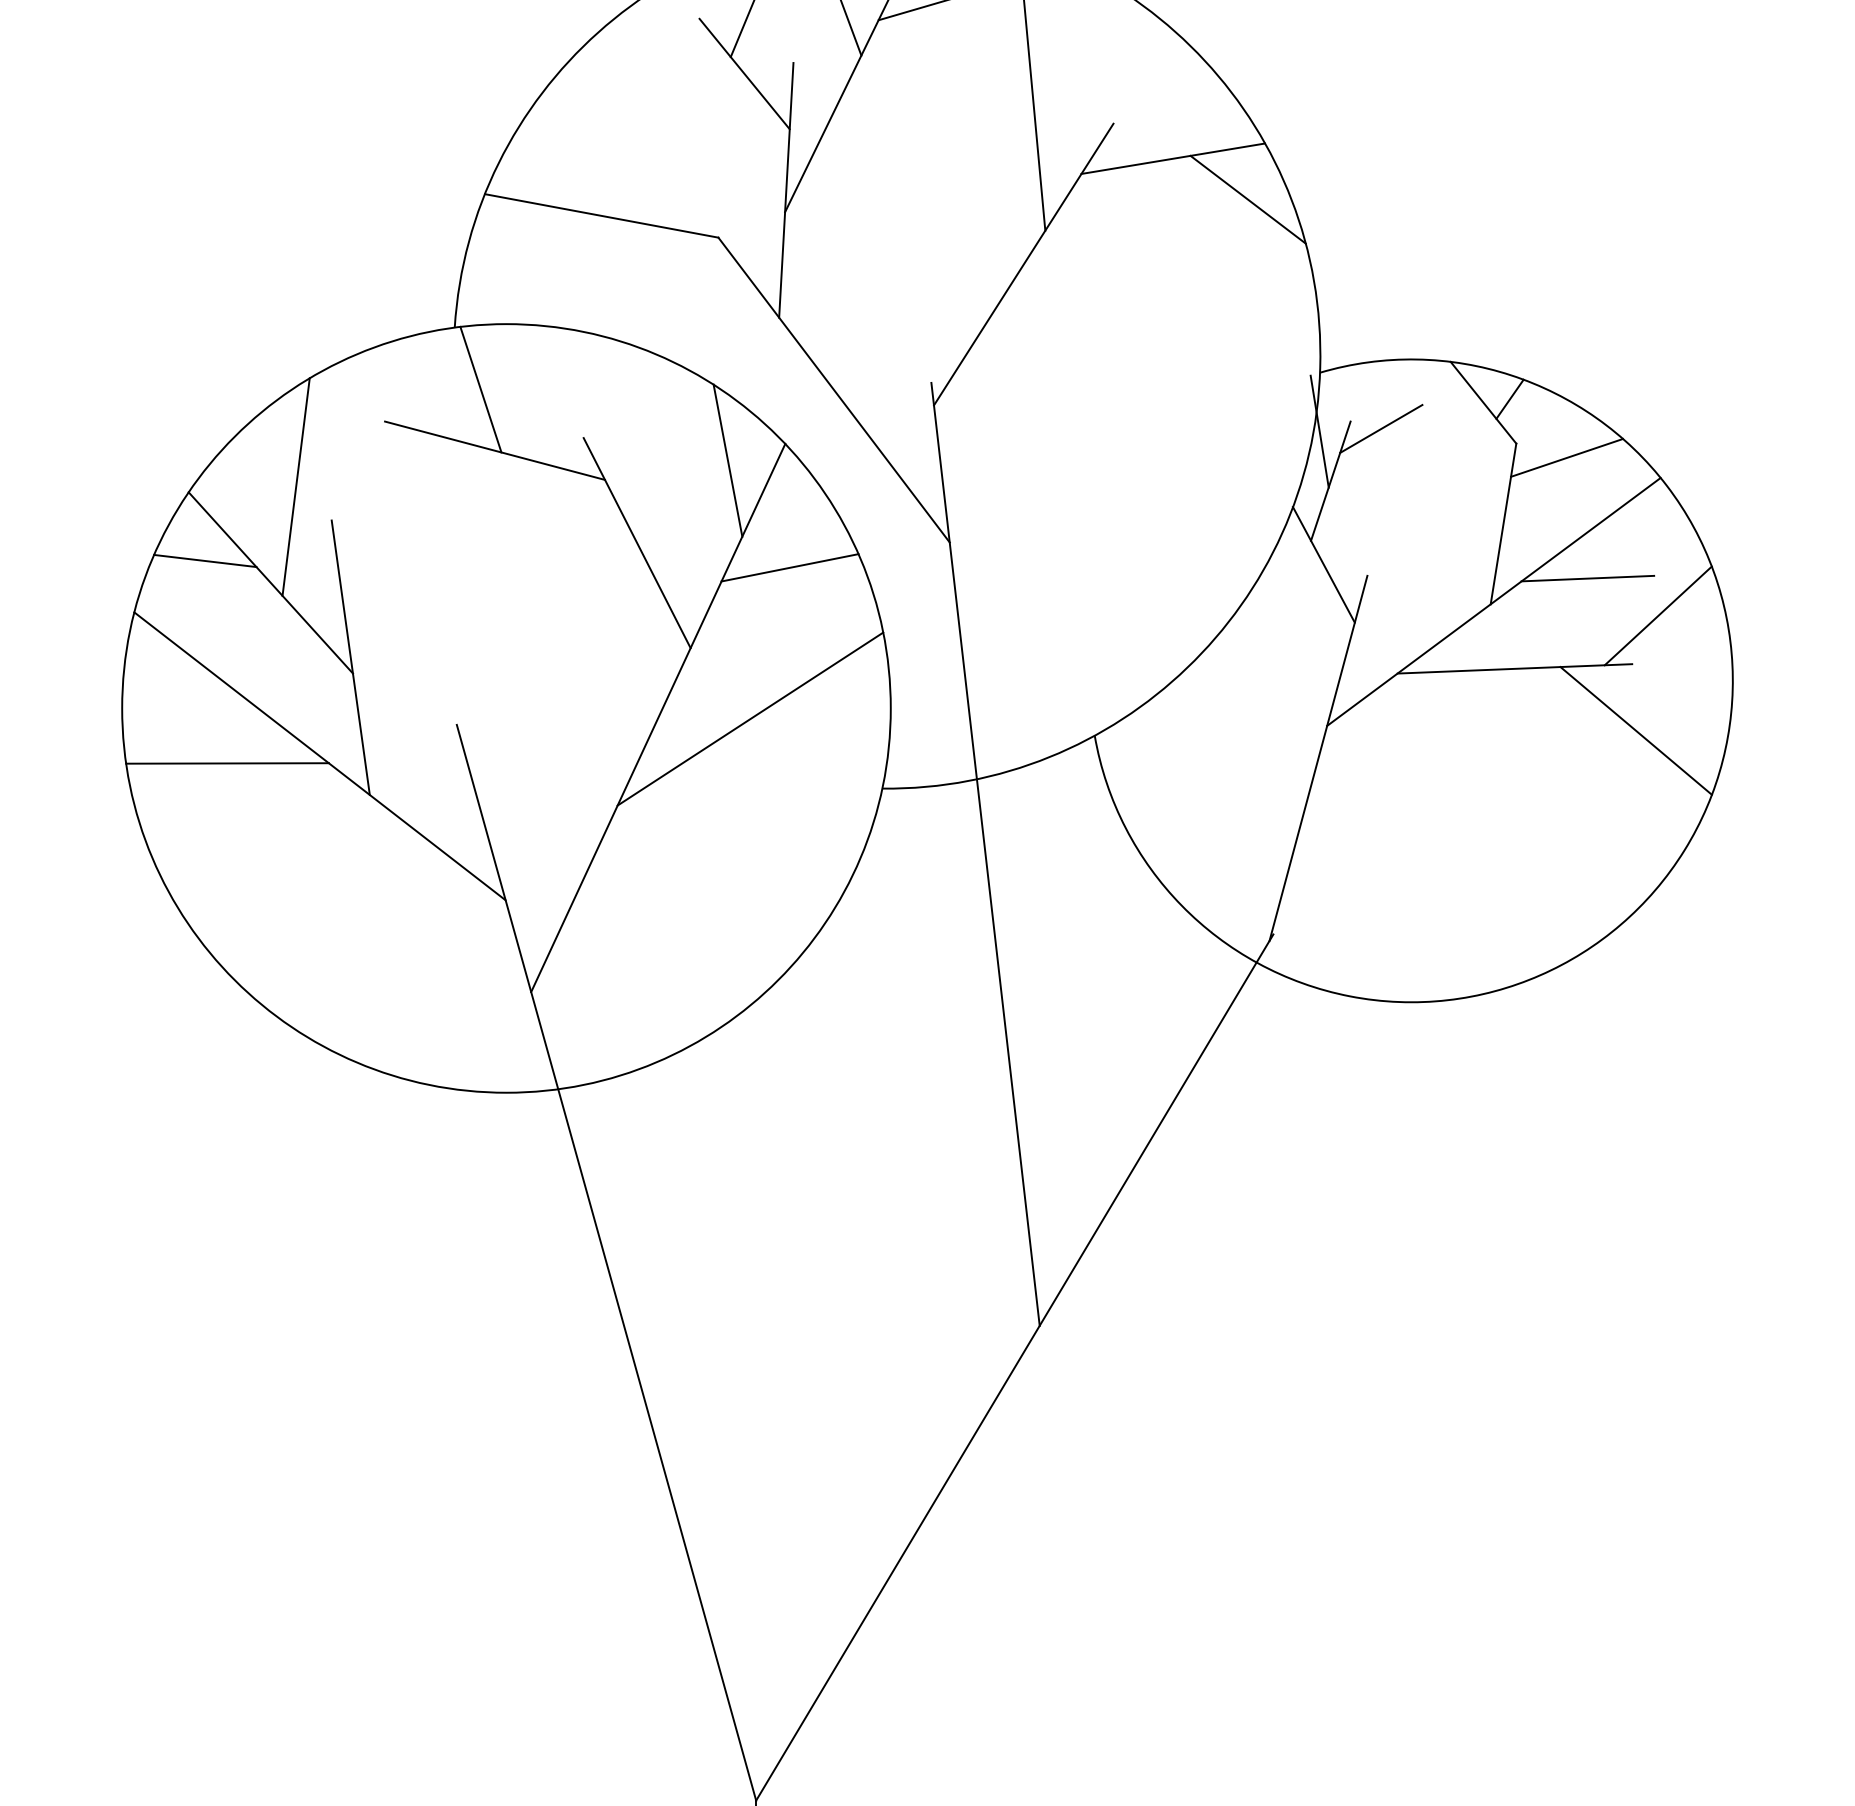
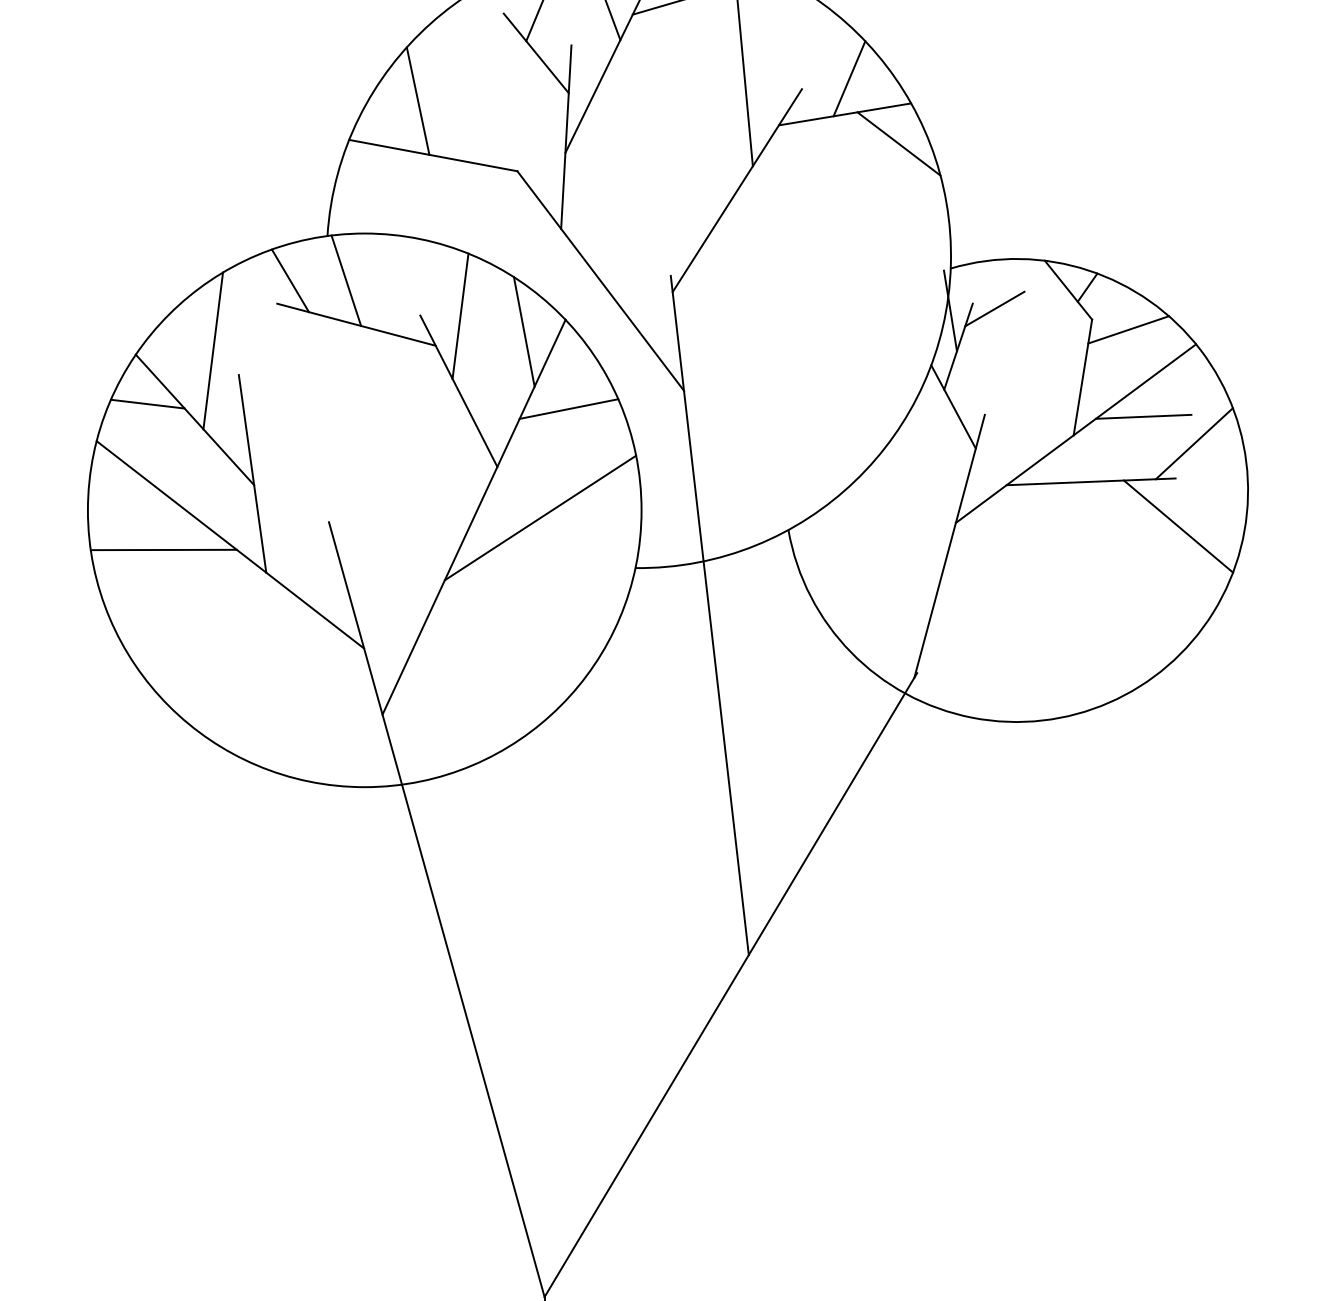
line: (1179, 109) -> (849, 78), added
line: (580, 139) -> (418, 100), added
line: (403, 389) -> (290, 280), added
line: (639, 439) -> (460, 316), added

